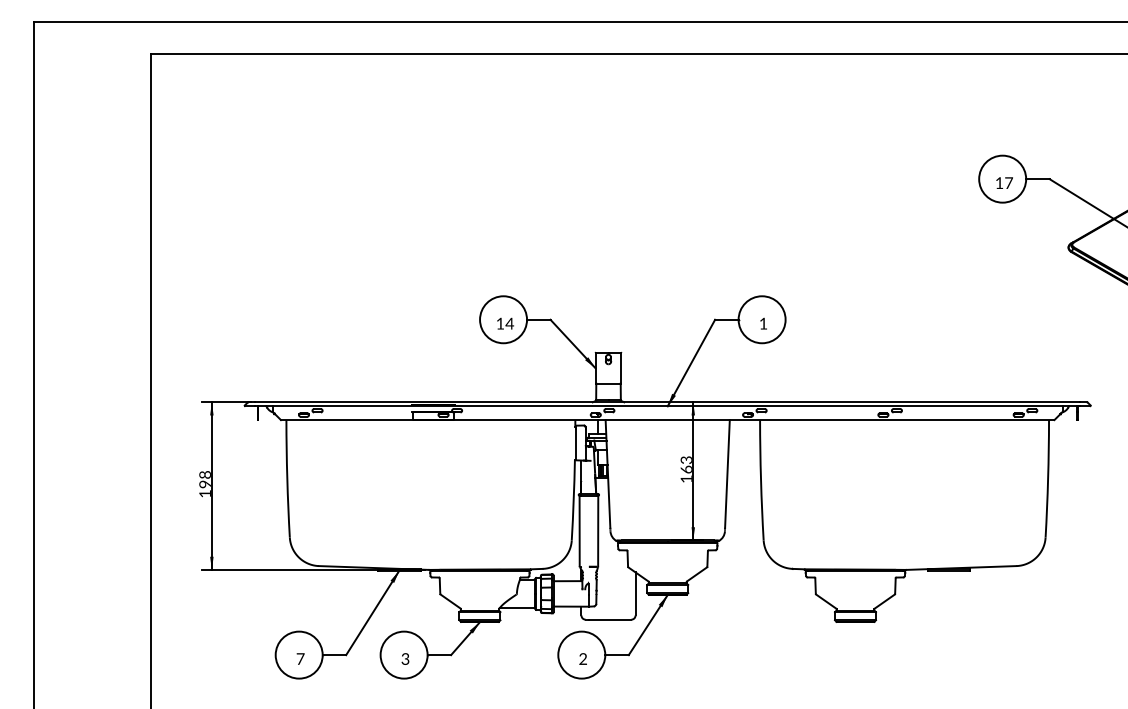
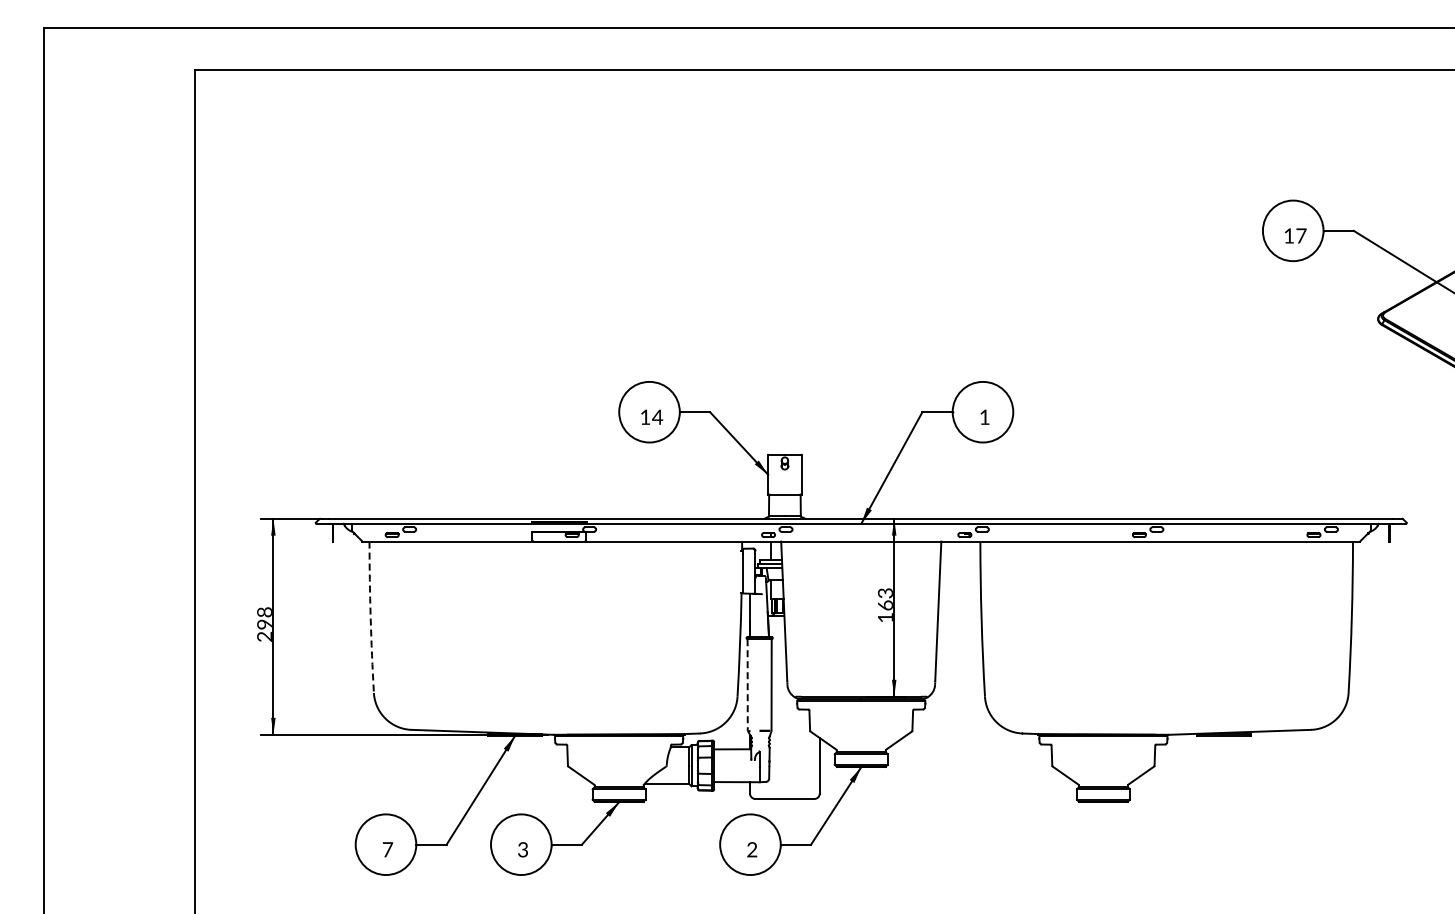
arc: (287, 478) -> (370, 617), solid -> dashed
text: (204, 493) -> (264, 636), 198 -> 298
line: (579, 531) -> (747, 685), solid -> dashed

